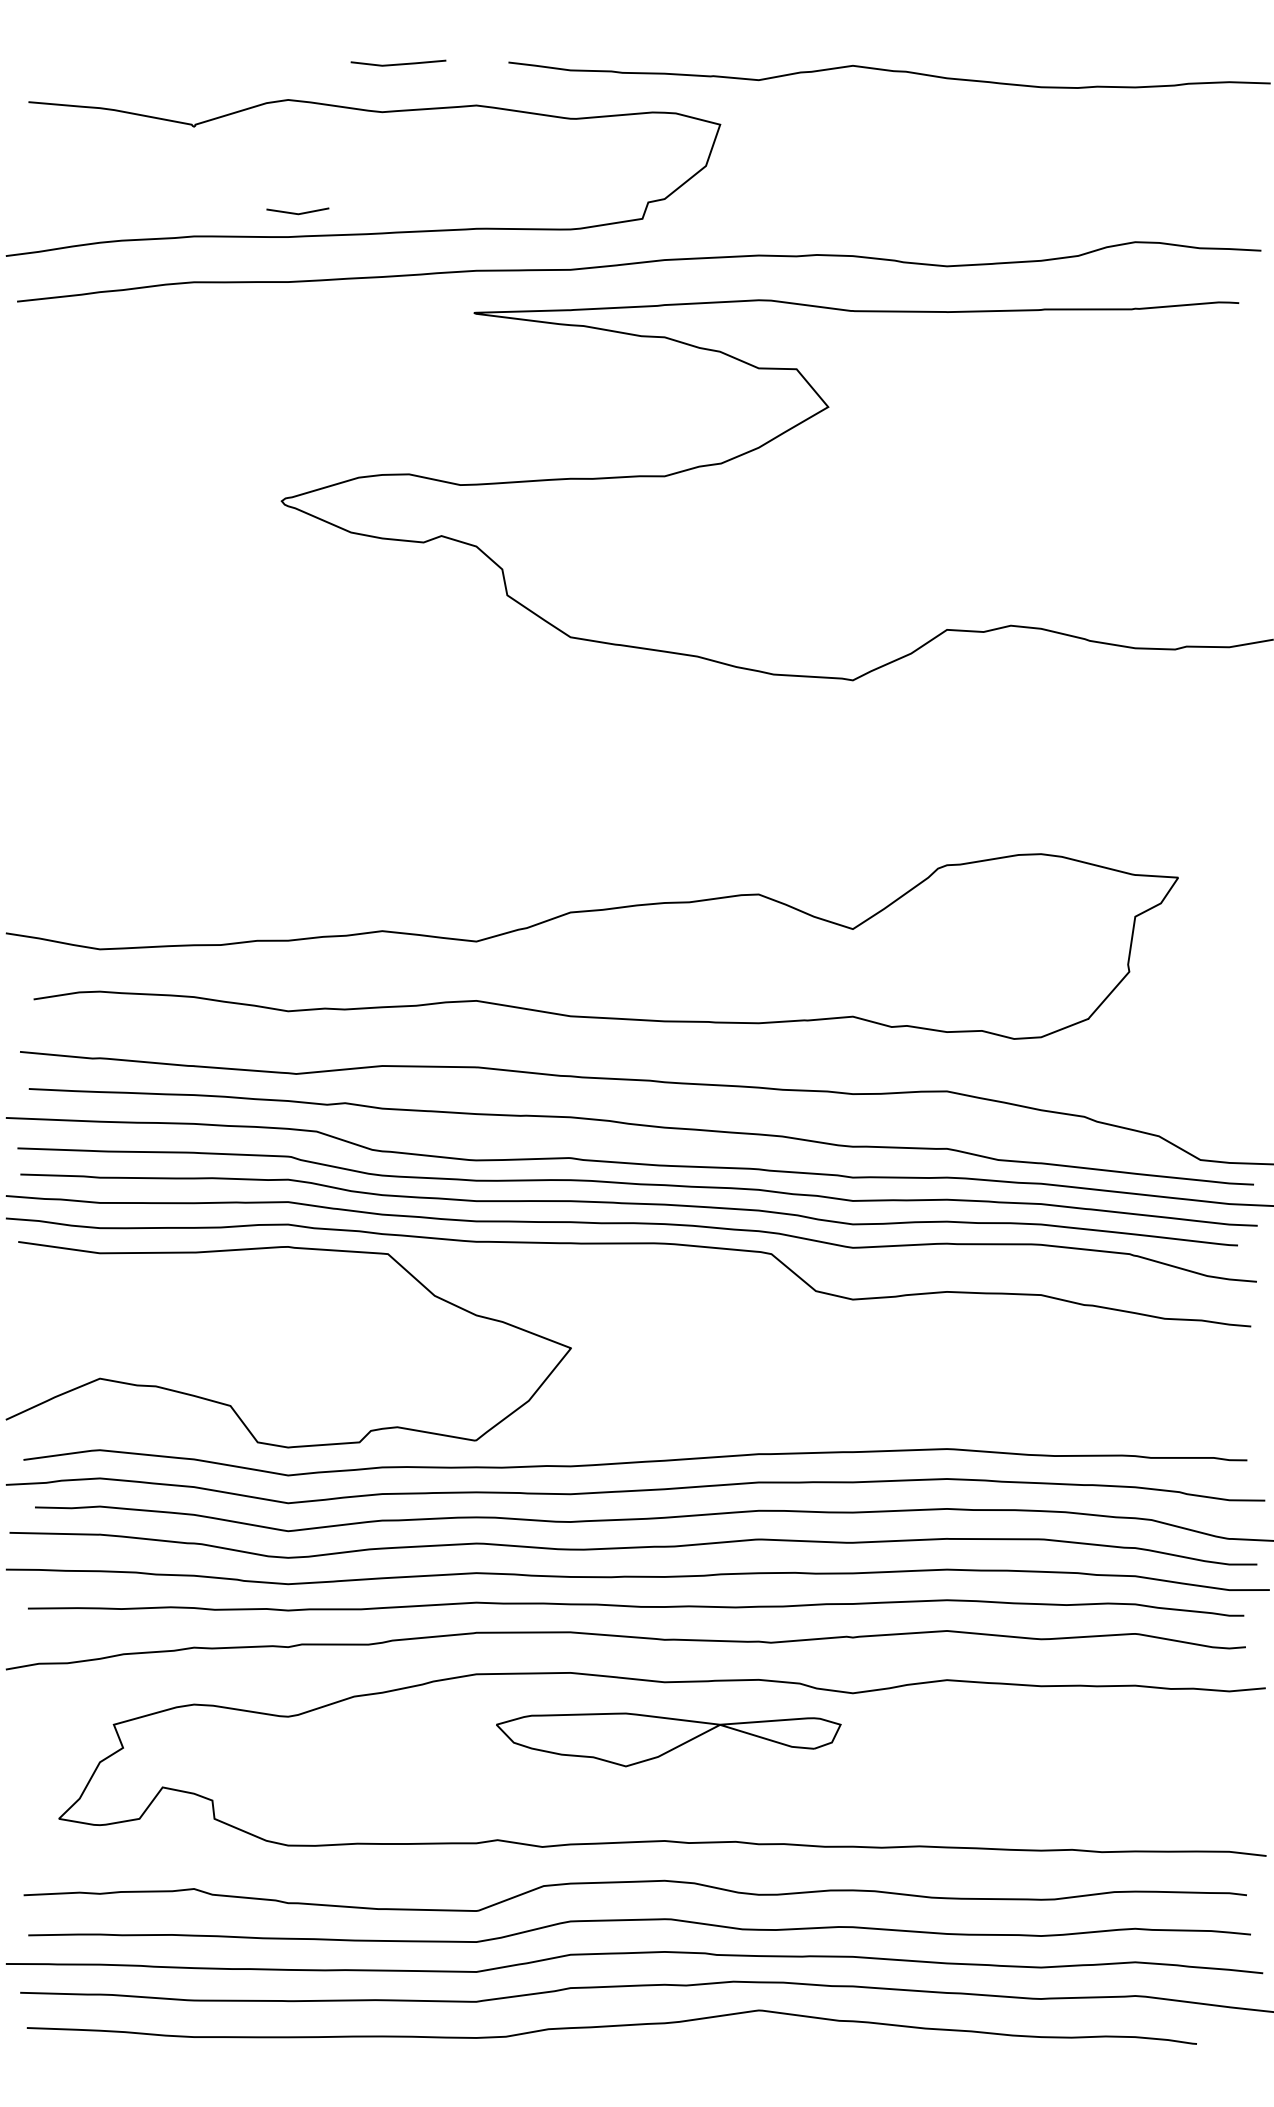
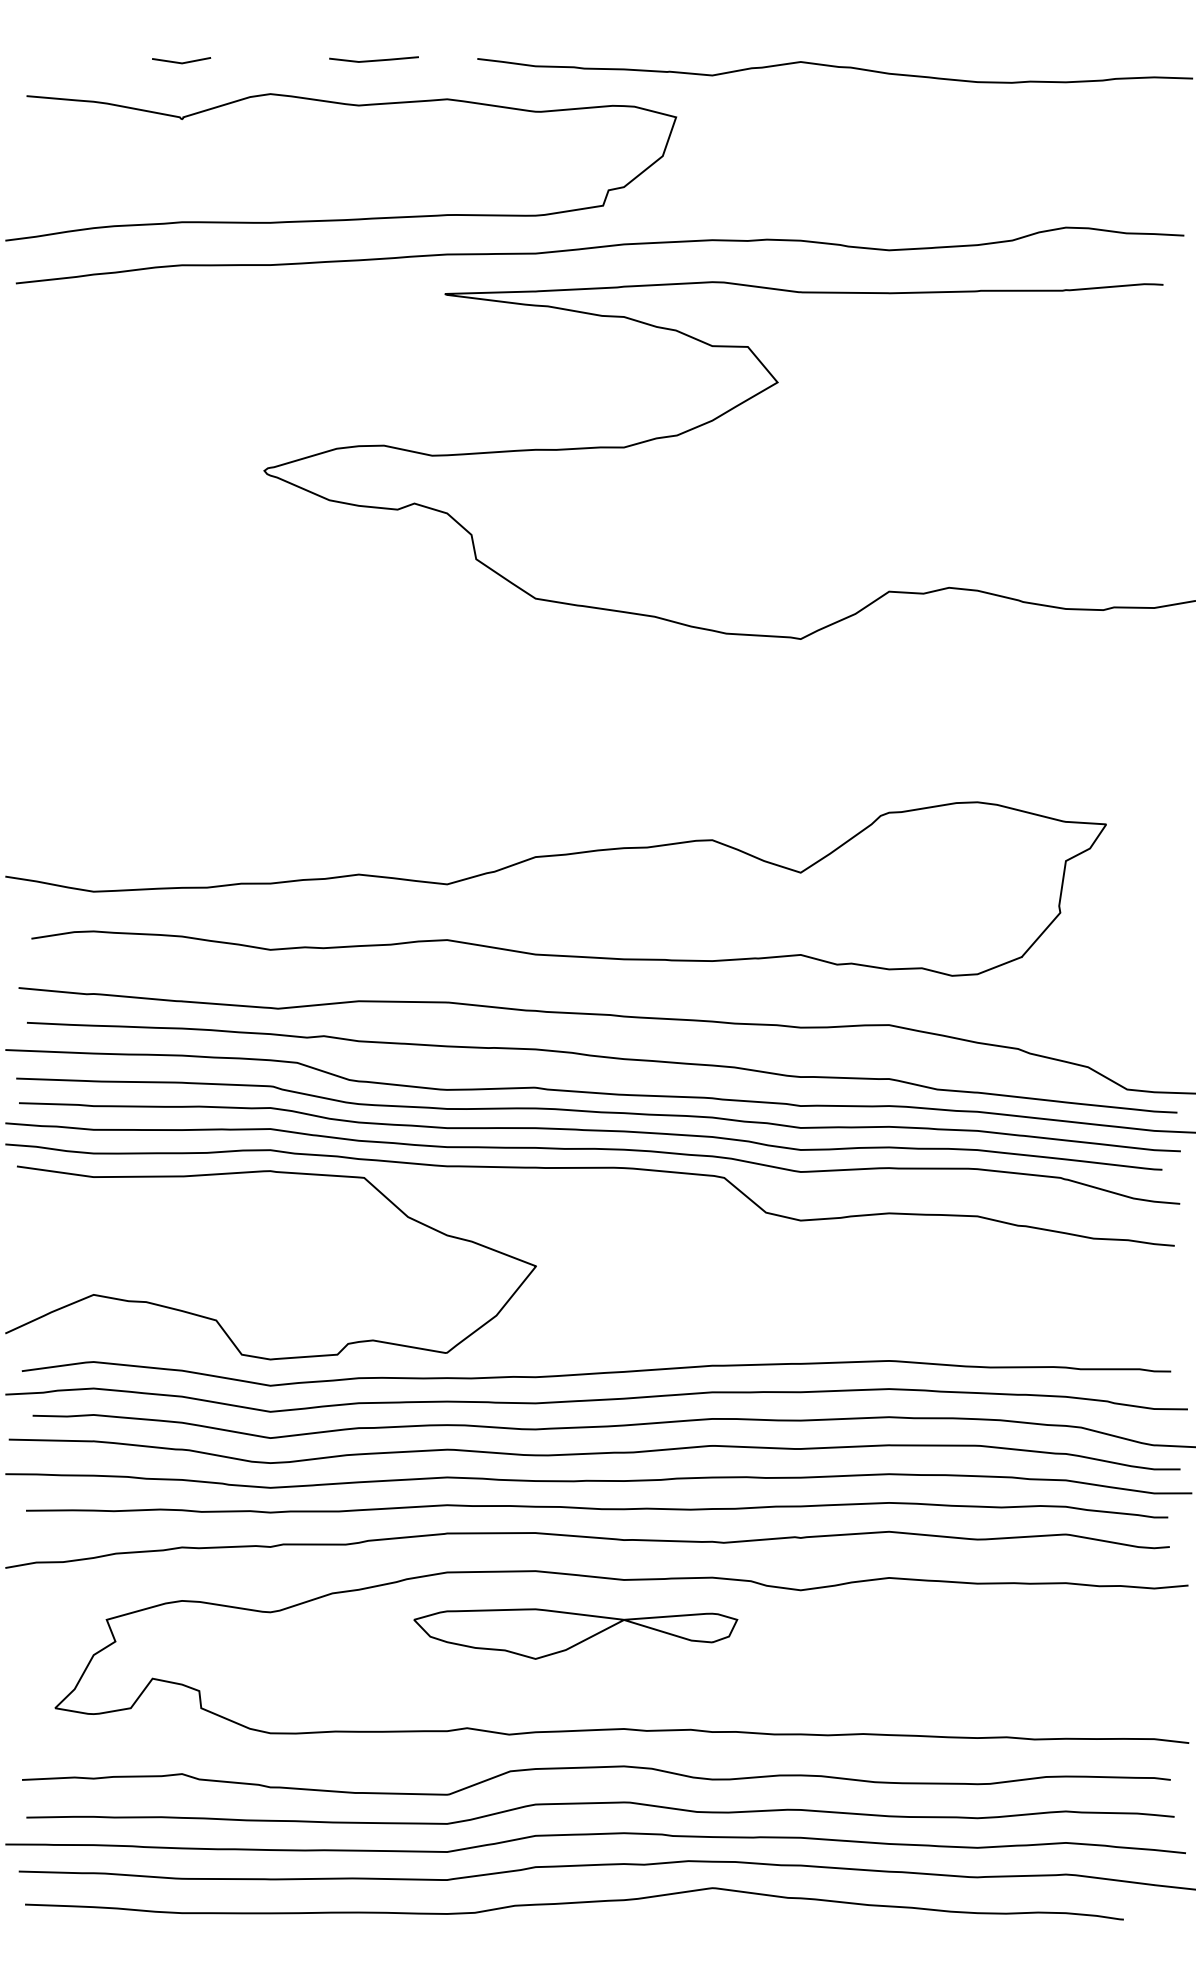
line: (297, 213) -> (181, 62), moved
part: (668, 1739) -> (575, 1633), moved

